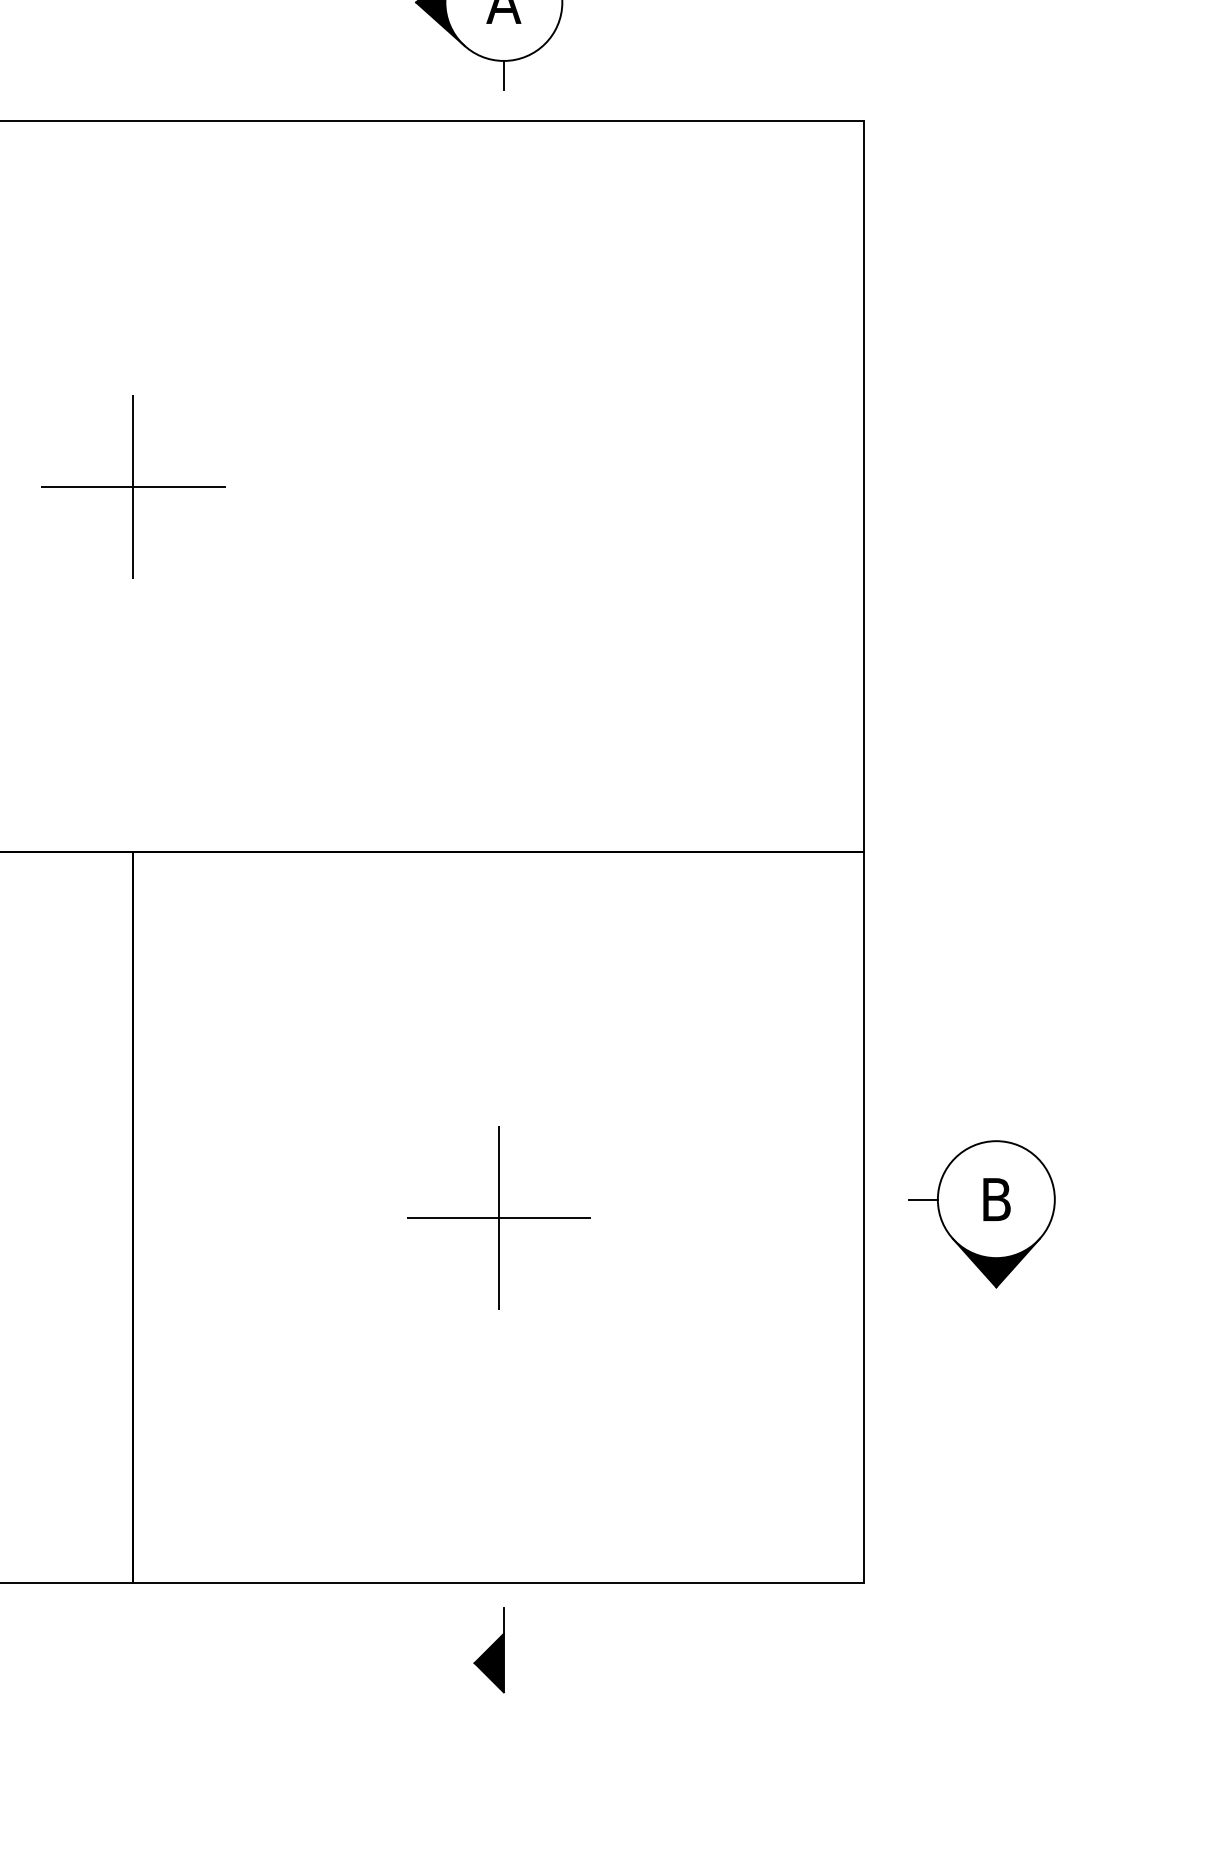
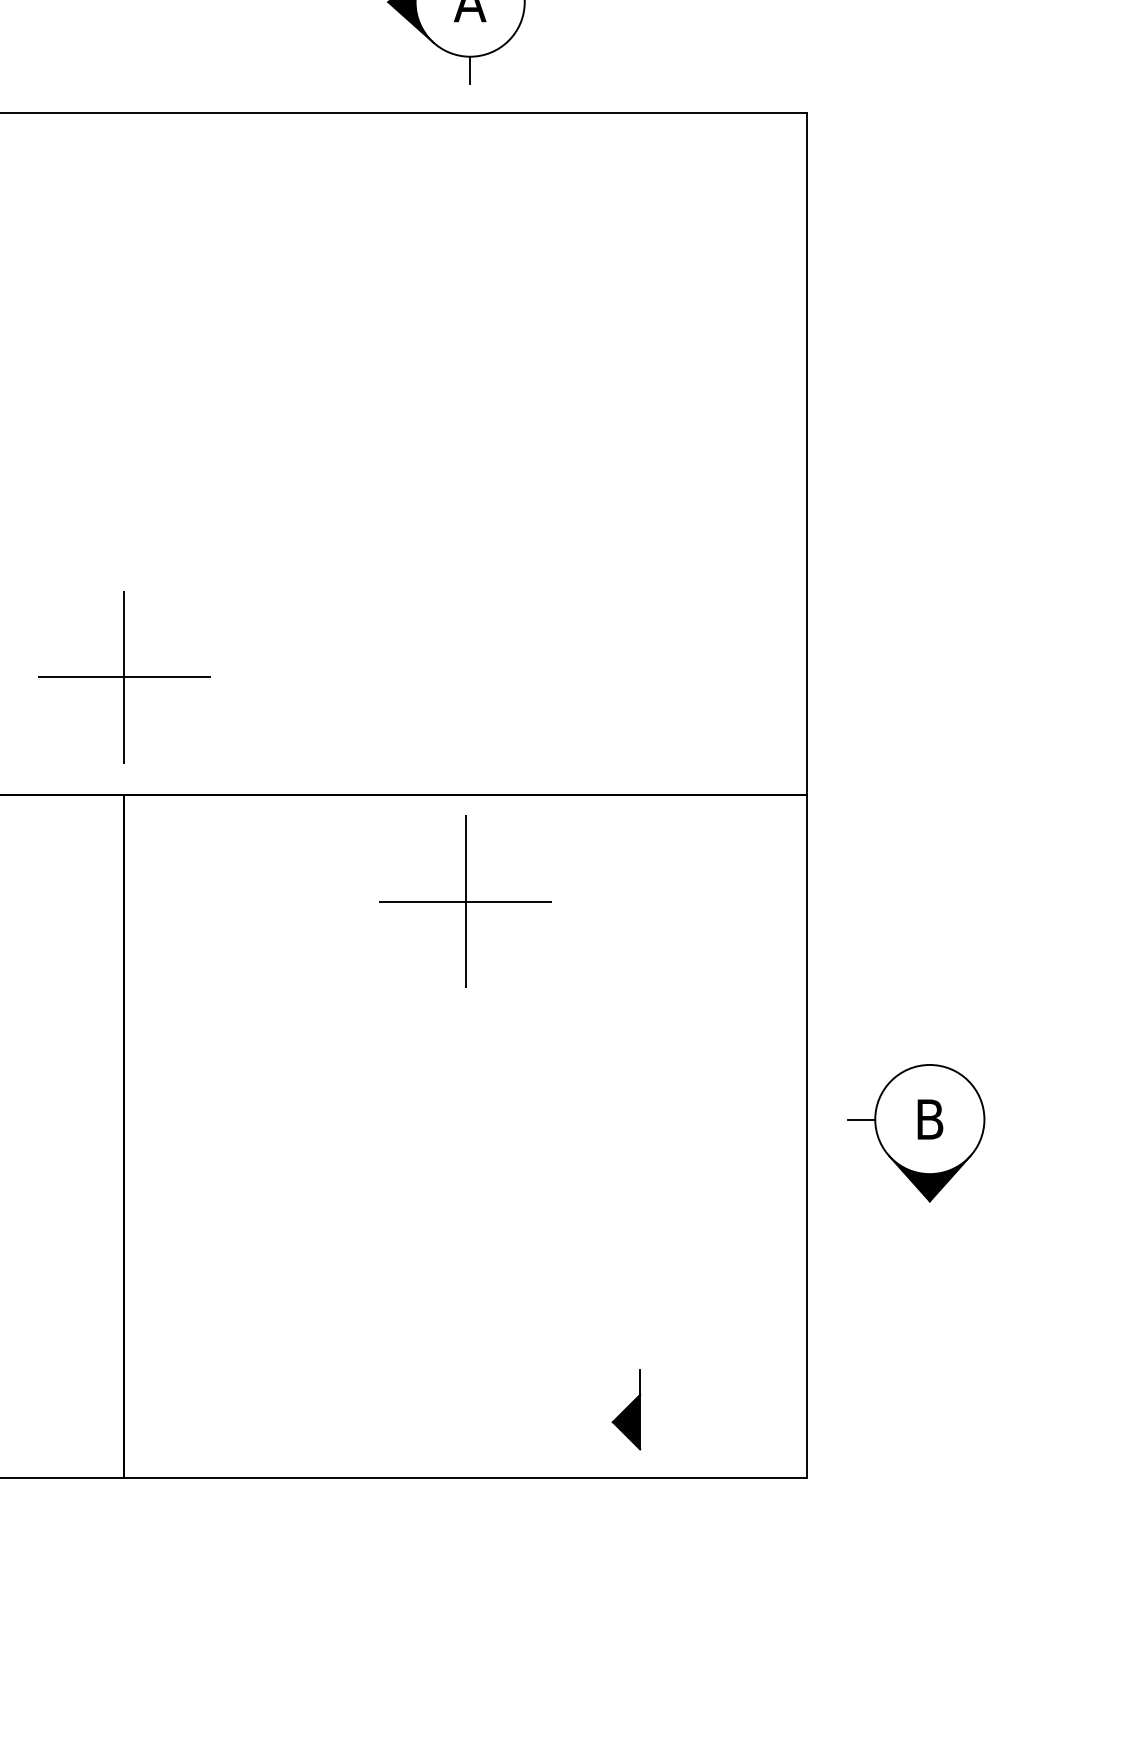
part: (133, 487) -> (124, 677), moved
part: (498, 1217) -> (465, 901), moved
part: (489, 1649) -> (626, 1409), moved

